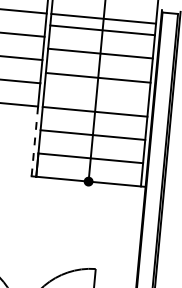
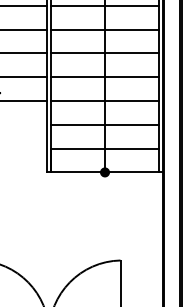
line: (102, 30) -> (104, 29), moved
line: (99, 53) -> (104, 53), moved
line: (97, 78) -> (104, 77), moved
line: (34, 141) -> (46, 136), dashed -> solid

